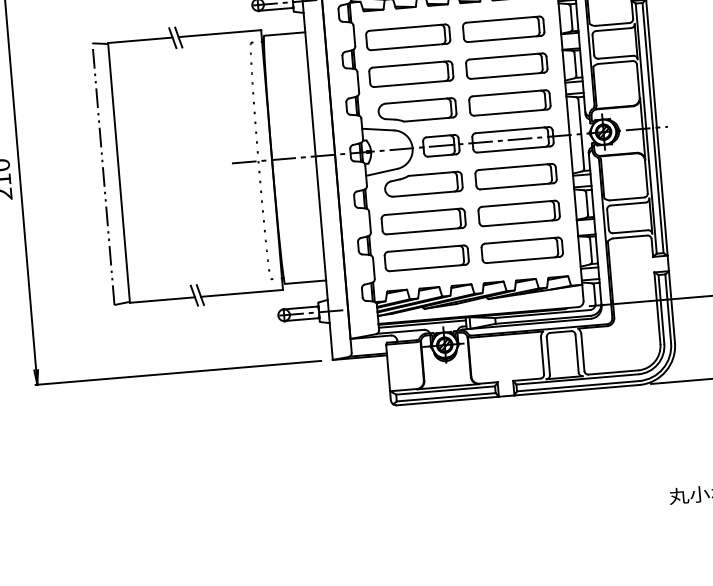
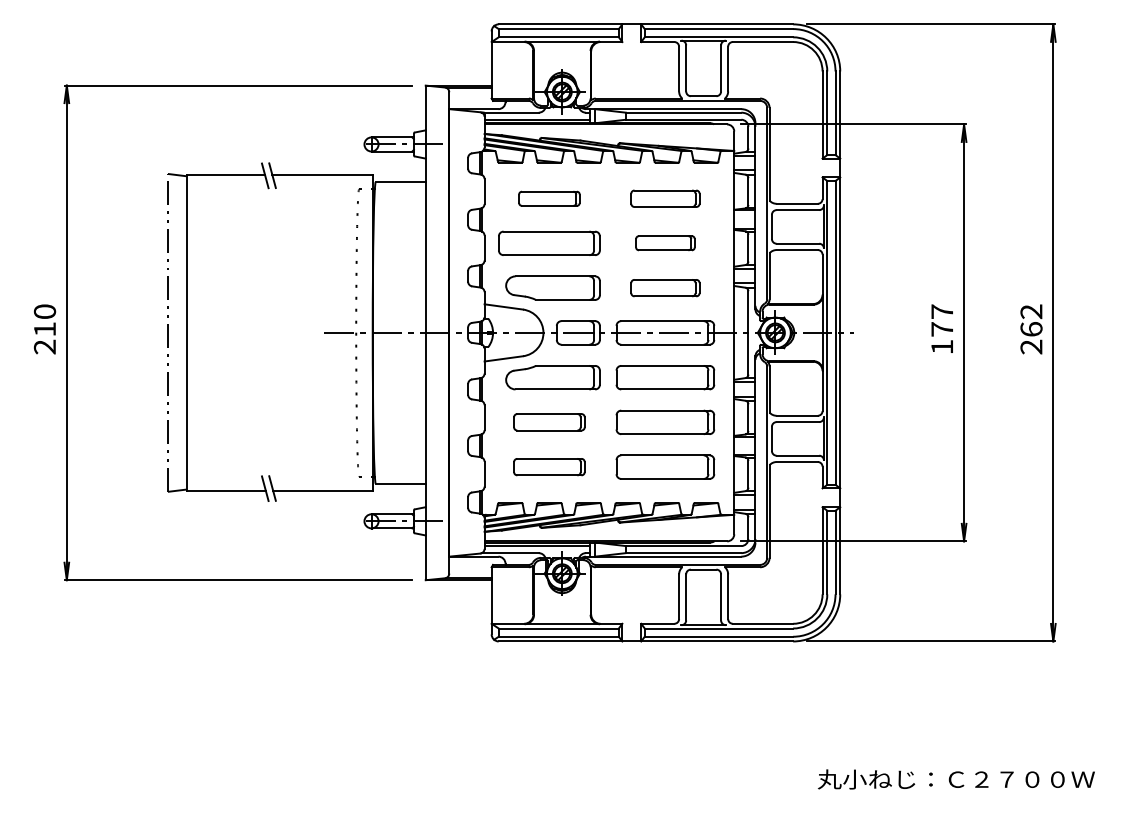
part: (503, 29) -> (665, 198), size x0.7
part: (408, 37) -> (549, 198), size x0.6
part: (506, 65) -> (665, 242), size x0.6
part: (509, 102) -> (665, 287), size x0.7
part: (423, 220) -> (549, 421), size x0.7
part: (426, 257) -> (549, 466), size x0.7

